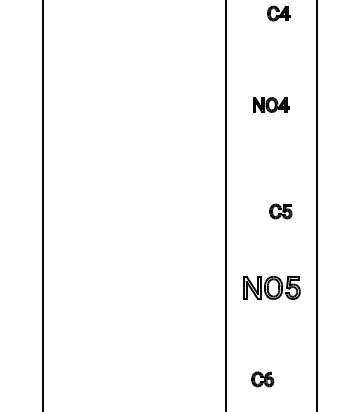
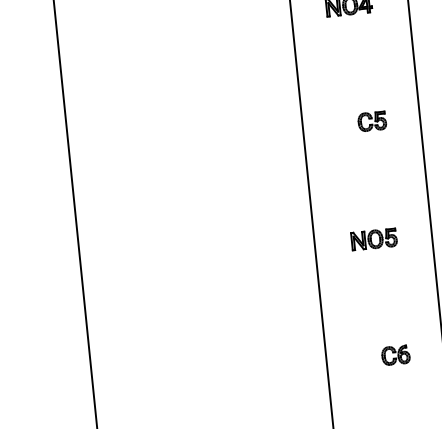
part: (280, 211) -> (371, 121), moved
part: (272, 287) -> (374, 238), size x0.62
part: (262, 379) -> (395, 355), moved

